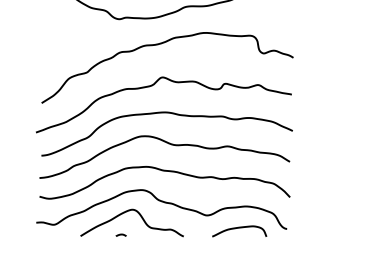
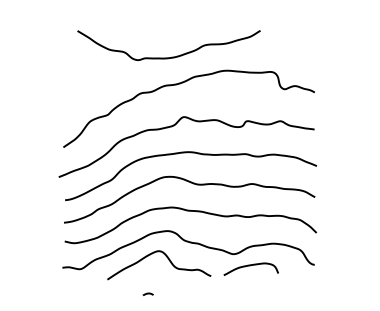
curve: (239, 228) -> (250, 266), moved
curve: (120, 234) -> (147, 293), moved

